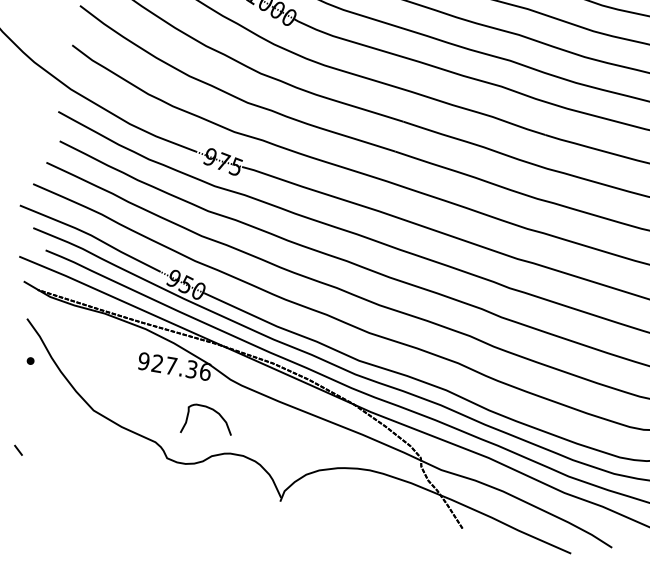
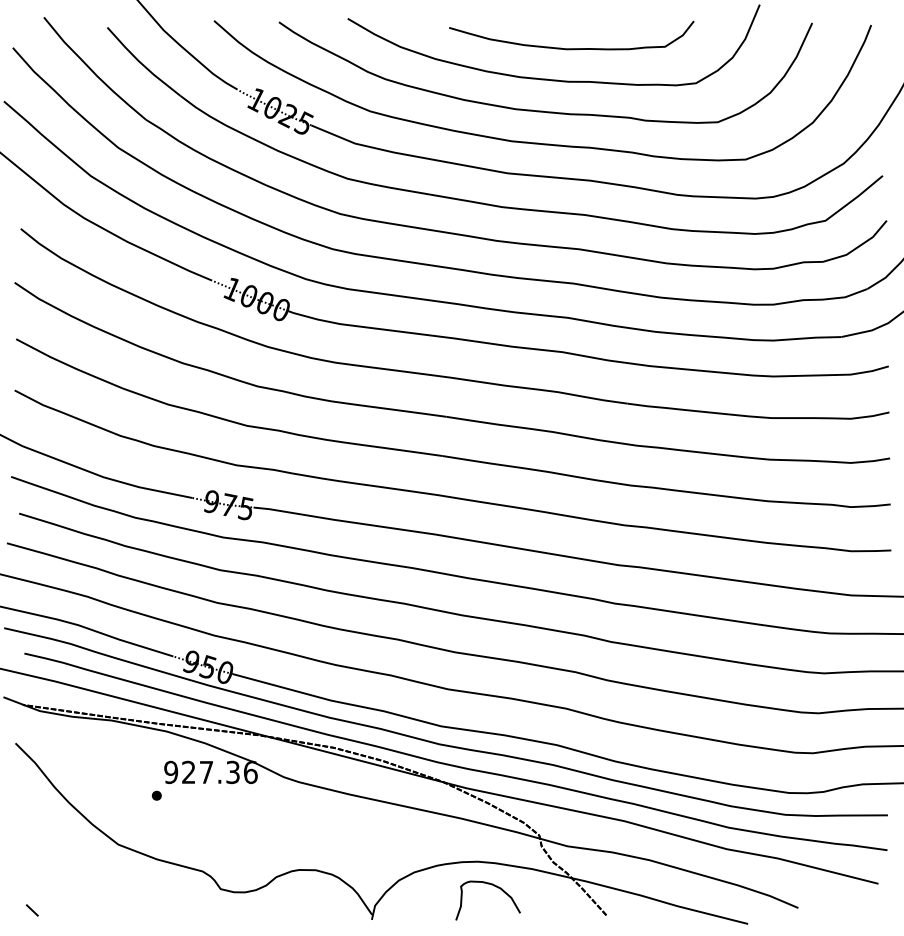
part: (30, 360) -> (156, 795), moved
curve: (212, 410) -> (491, 885), moved

